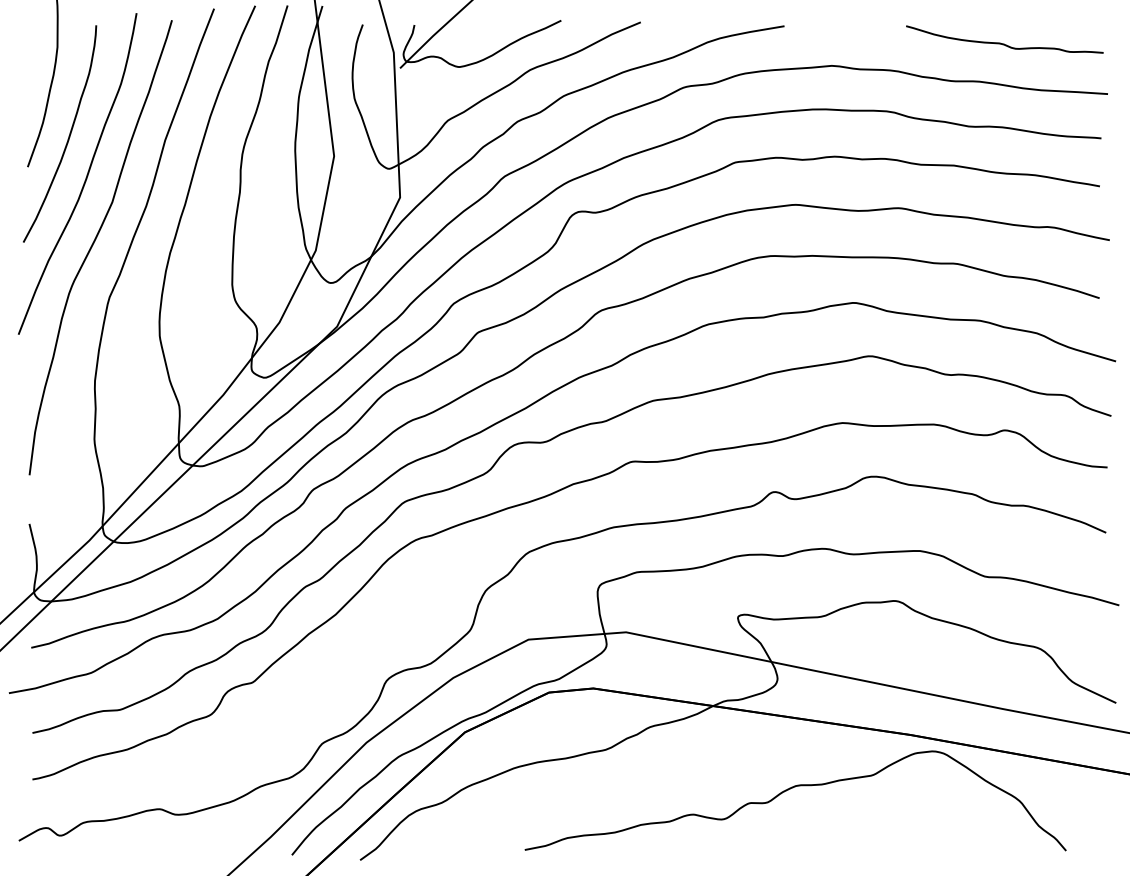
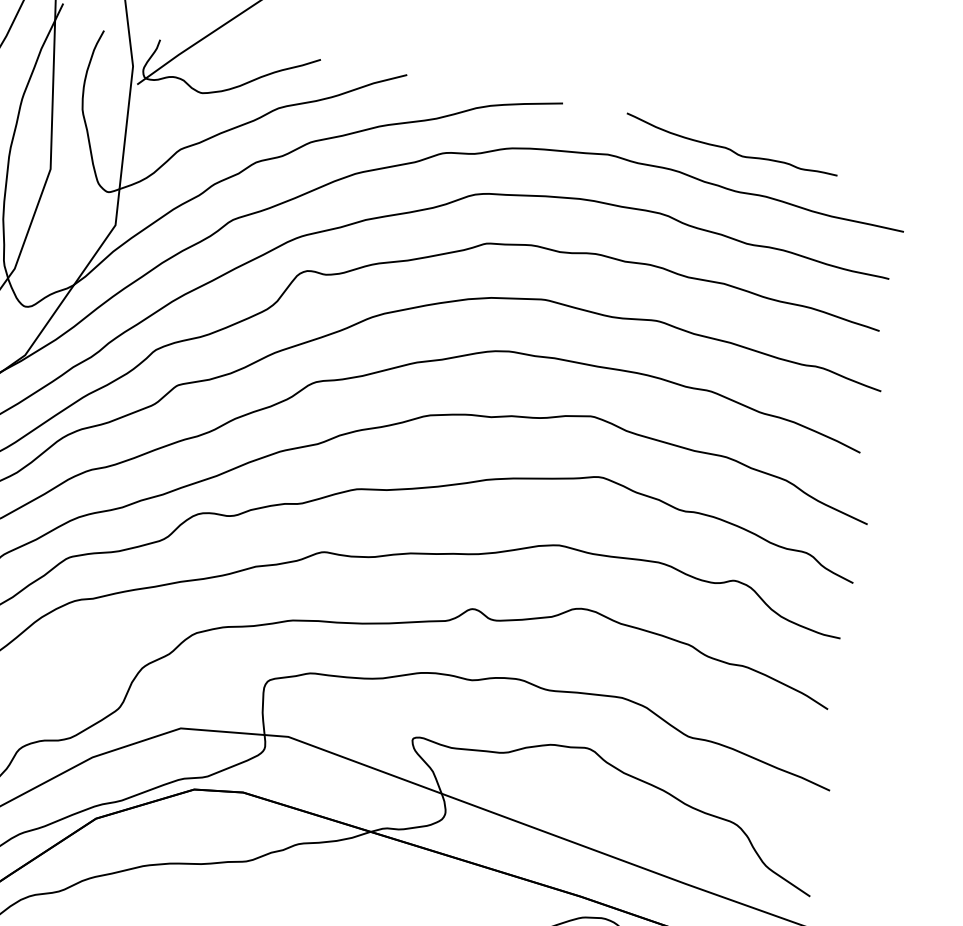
curve: (1004, 43) -> (731, 148), moved

